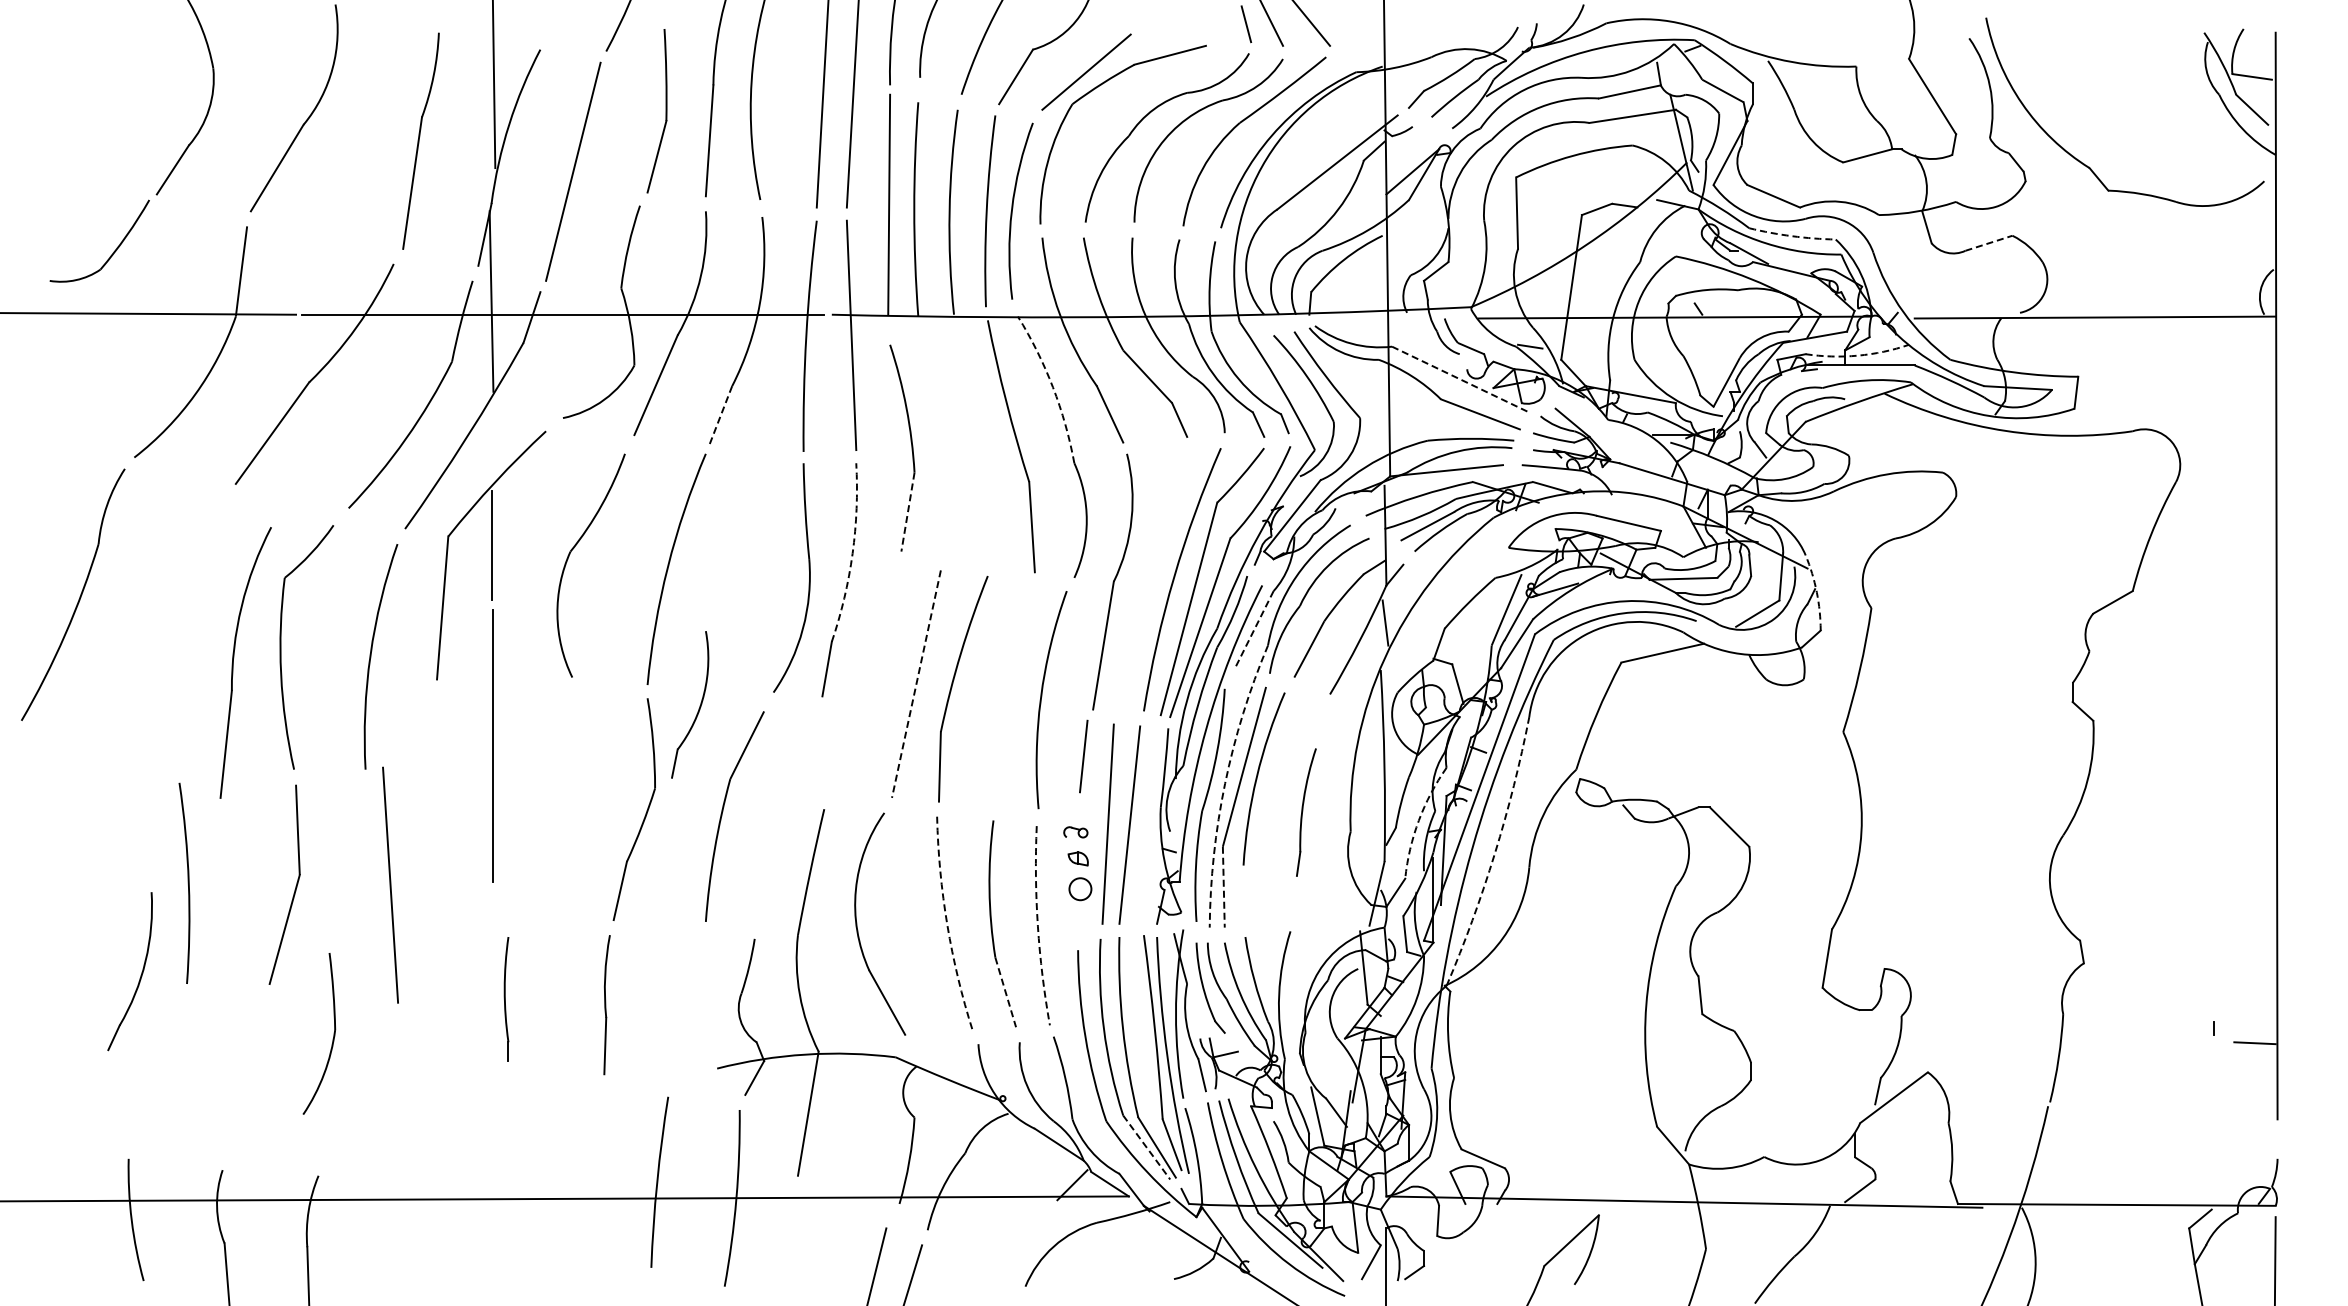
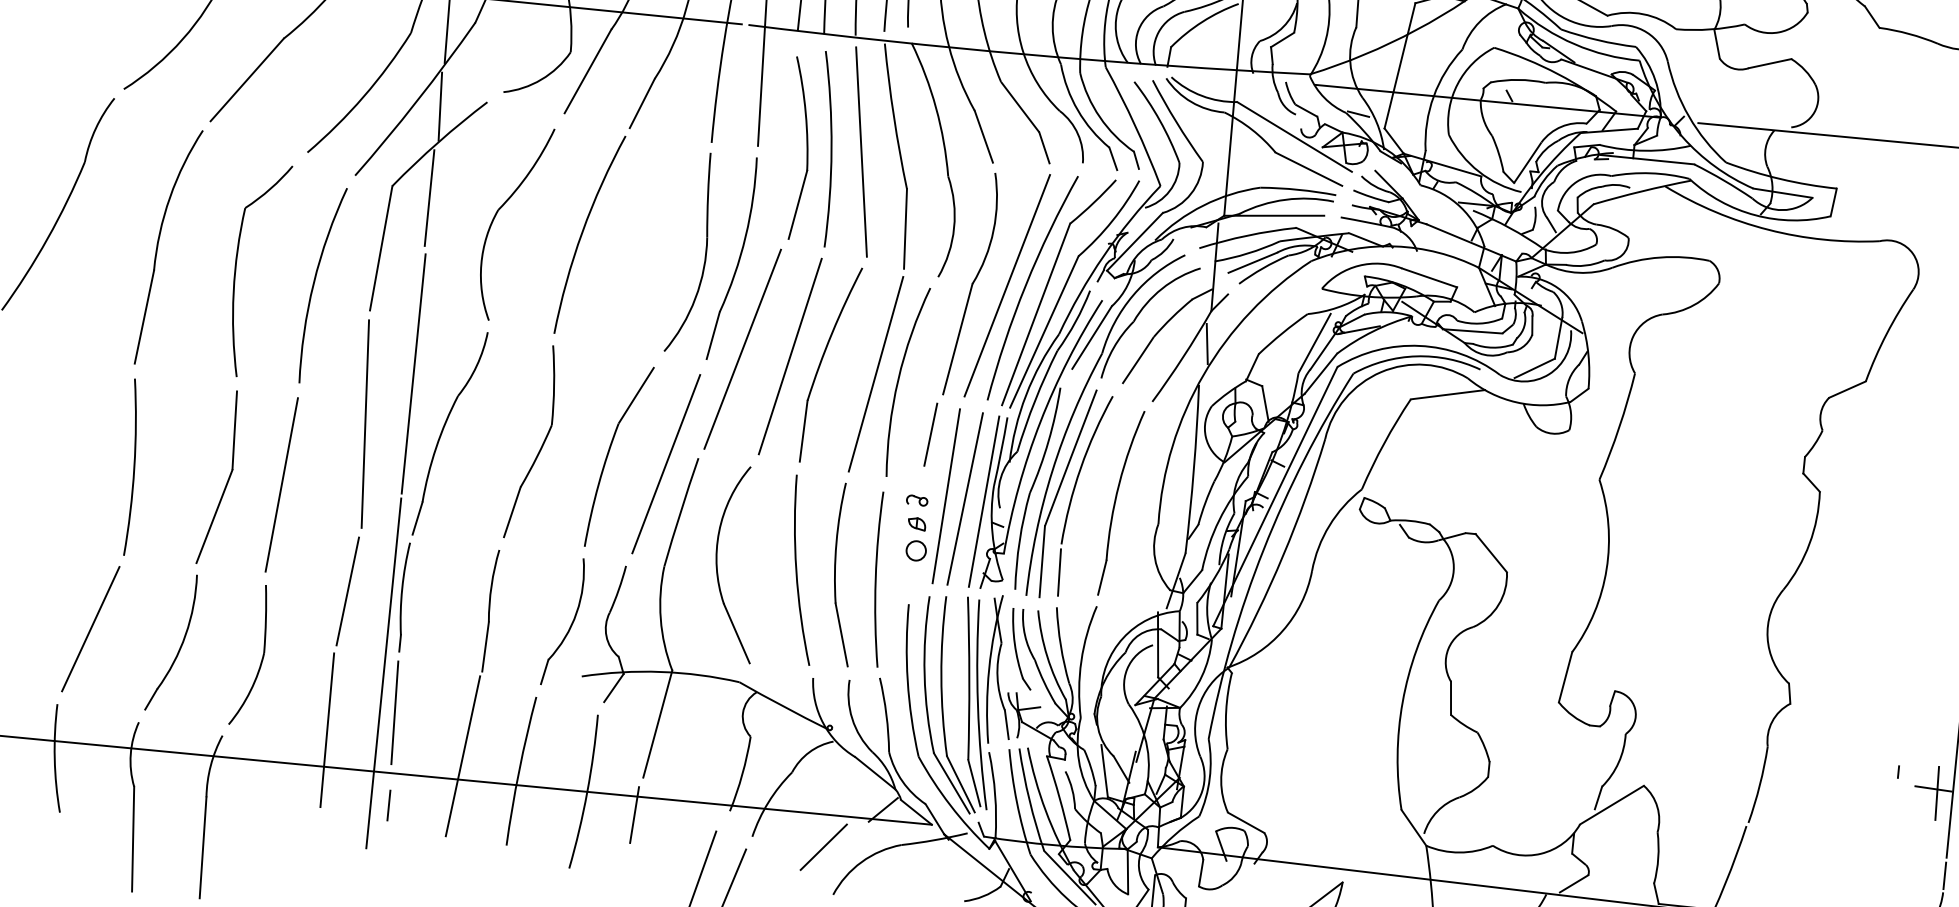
arc: (1792, 236) -> (1598, 40), dashed -> solid
line: (1988, 243) -> (1769, 63), dashed -> solid
arc: (1857, 355) -> (1644, 150), dashed -> solid
line: (1461, 379) -> (1295, 136), dashed -> solid
arc: (1052, 387) -> (935, 108), dashed -> solid
line: (720, 415) -> (641, 103), dashed -> solid
line: (493, 441) -> (440, 106), added
line: (973, 444) -> (861, 151), added
arc: (938, 446) -> (830, 149), added
line: (907, 512) -> (797, 205), dashed -> solid
arc: (852, 553) -> (745, 236), dashed -> solid
line: (1153, 579) -> (1007, 285), added
arc: (1816, 592) -> (1588, 354), dashed -> solid
line: (1254, 629) -> (1091, 338), dashed -> solid
part: (233, 662) -> (157, 245), moved
line: (861, 680) -> (742, 348), added
line: (916, 684) -> (790, 356), dashed -> solid
line: (1014, 694) -> (875, 374), added
part: (698, 708) -> (570, 625), moved
arc: (1225, 783) -> (1052, 470), dashed -> solid
part: (533, 806) -> (443, 430), added
part: (1306, 812) -> (1121, 503), size x1.67
line: (788, 819) -> (666, 464), added
arc: (1418, 820) -> (1218, 520), dashed -> solid
line: (1150, 825) -> (983, 501), added
arc: (1494, 853) -> (1282, 555), dashed -> solid
line: (390, 884) -> (365, 423), moved
line: (356, 885) -> (281, 484), added
line: (1223, 887) -> (1041, 561), dashed -> solid
line: (1244, 897) -> (1059, 572), added
arc: (947, 925) -> (796, 571), dashed -> solid
arc: (1037, 926) -> (875, 579), dashed -> solid
part: (140, 975) -> (179, 646), moved
line: (1005, 992) -> (841, 634), dashed -> solid
line: (443, 999) -> (347, 591), added
part: (333, 1033) -> (262, 656), moved
line: (2259, 1047) -> (1937, 793), added
line: (157, 1070) -> (90, 629), added
line: (493, 1087) -> (383, 673), added
line: (510, 1130) -> (394, 712), added
line: (2277, 1140) -> (1944, 876), added
line: (1146, 1147) -> (951, 783), dashed -> solid
line: (436, 1157) -> (327, 729), added
line: (591, 1171) -> (462, 755), added
line: (792, 1218) -> (634, 814), added
line: (1009, 1233) -> (823, 846), added
line: (514, 1235) -> (389, 805), added

